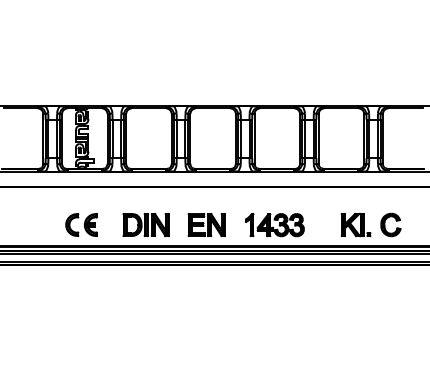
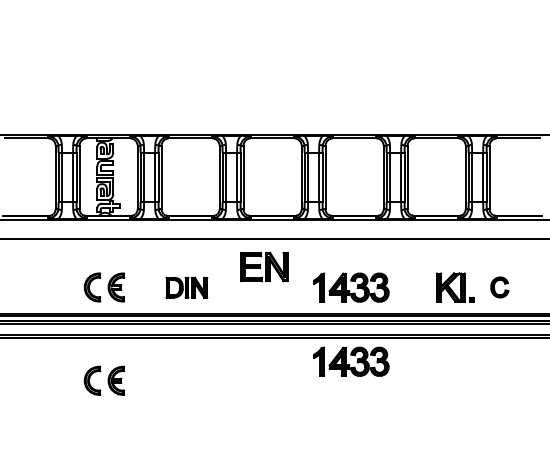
part: (390, 224) -> (499, 286), size x0.7
part: (145, 225) -> (186, 288), size x0.7
part: (206, 225) -> (264, 267), moved
part: (274, 283) -> (351, 362), added
part: (81, 297) -> (104, 380), added

